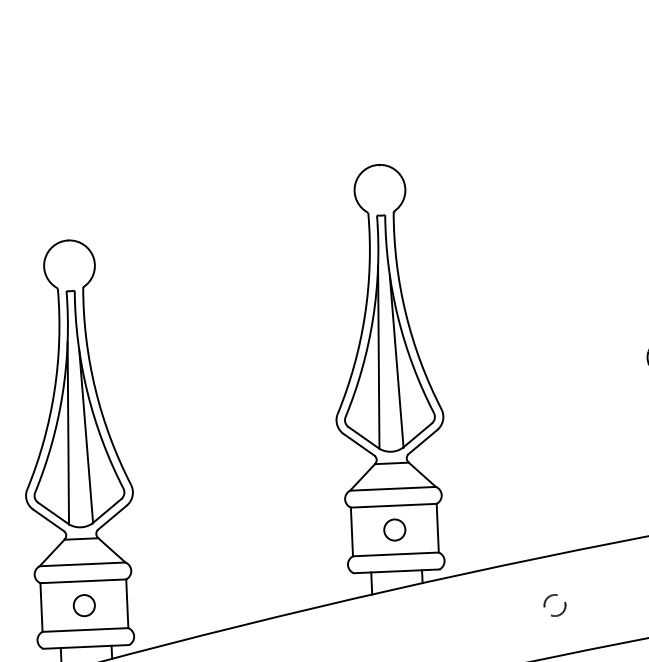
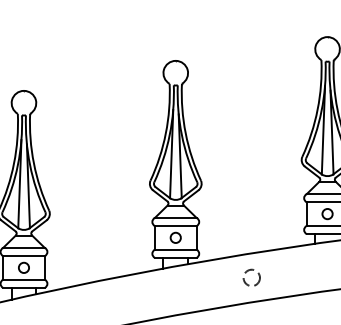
circle: (554, 604) -> (251, 277), size x1.6

